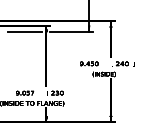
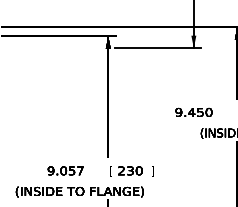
line: (24, 31) -> (64, 47), removed

